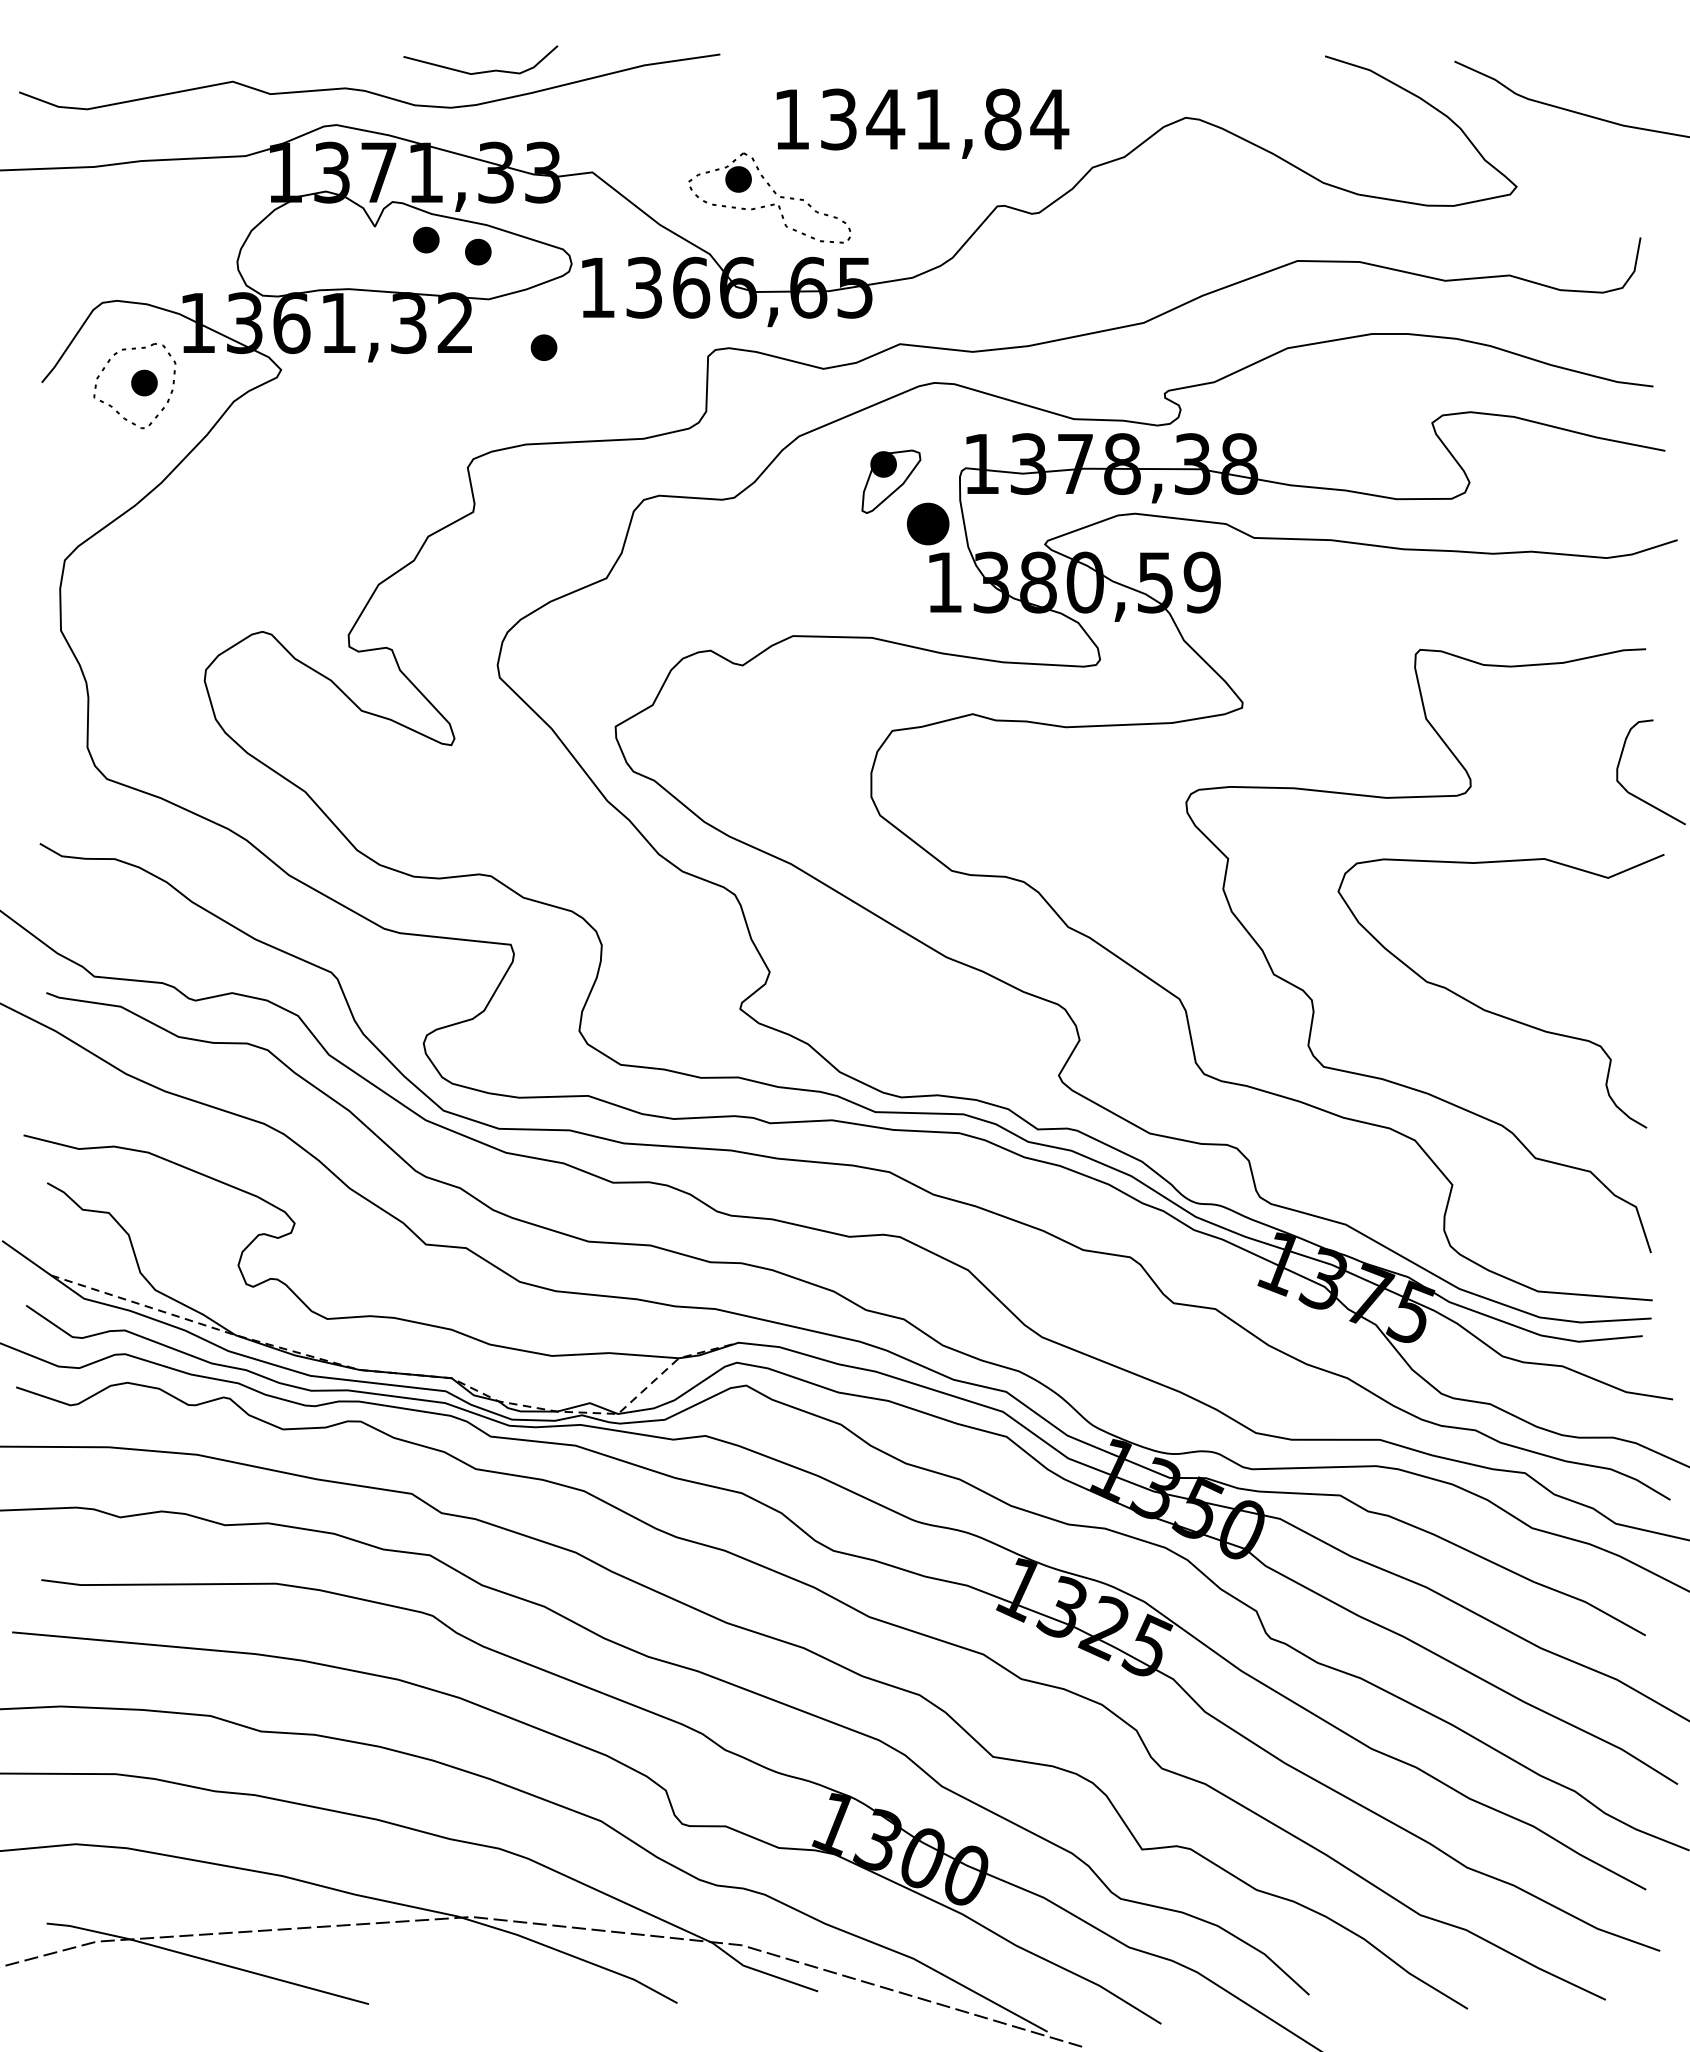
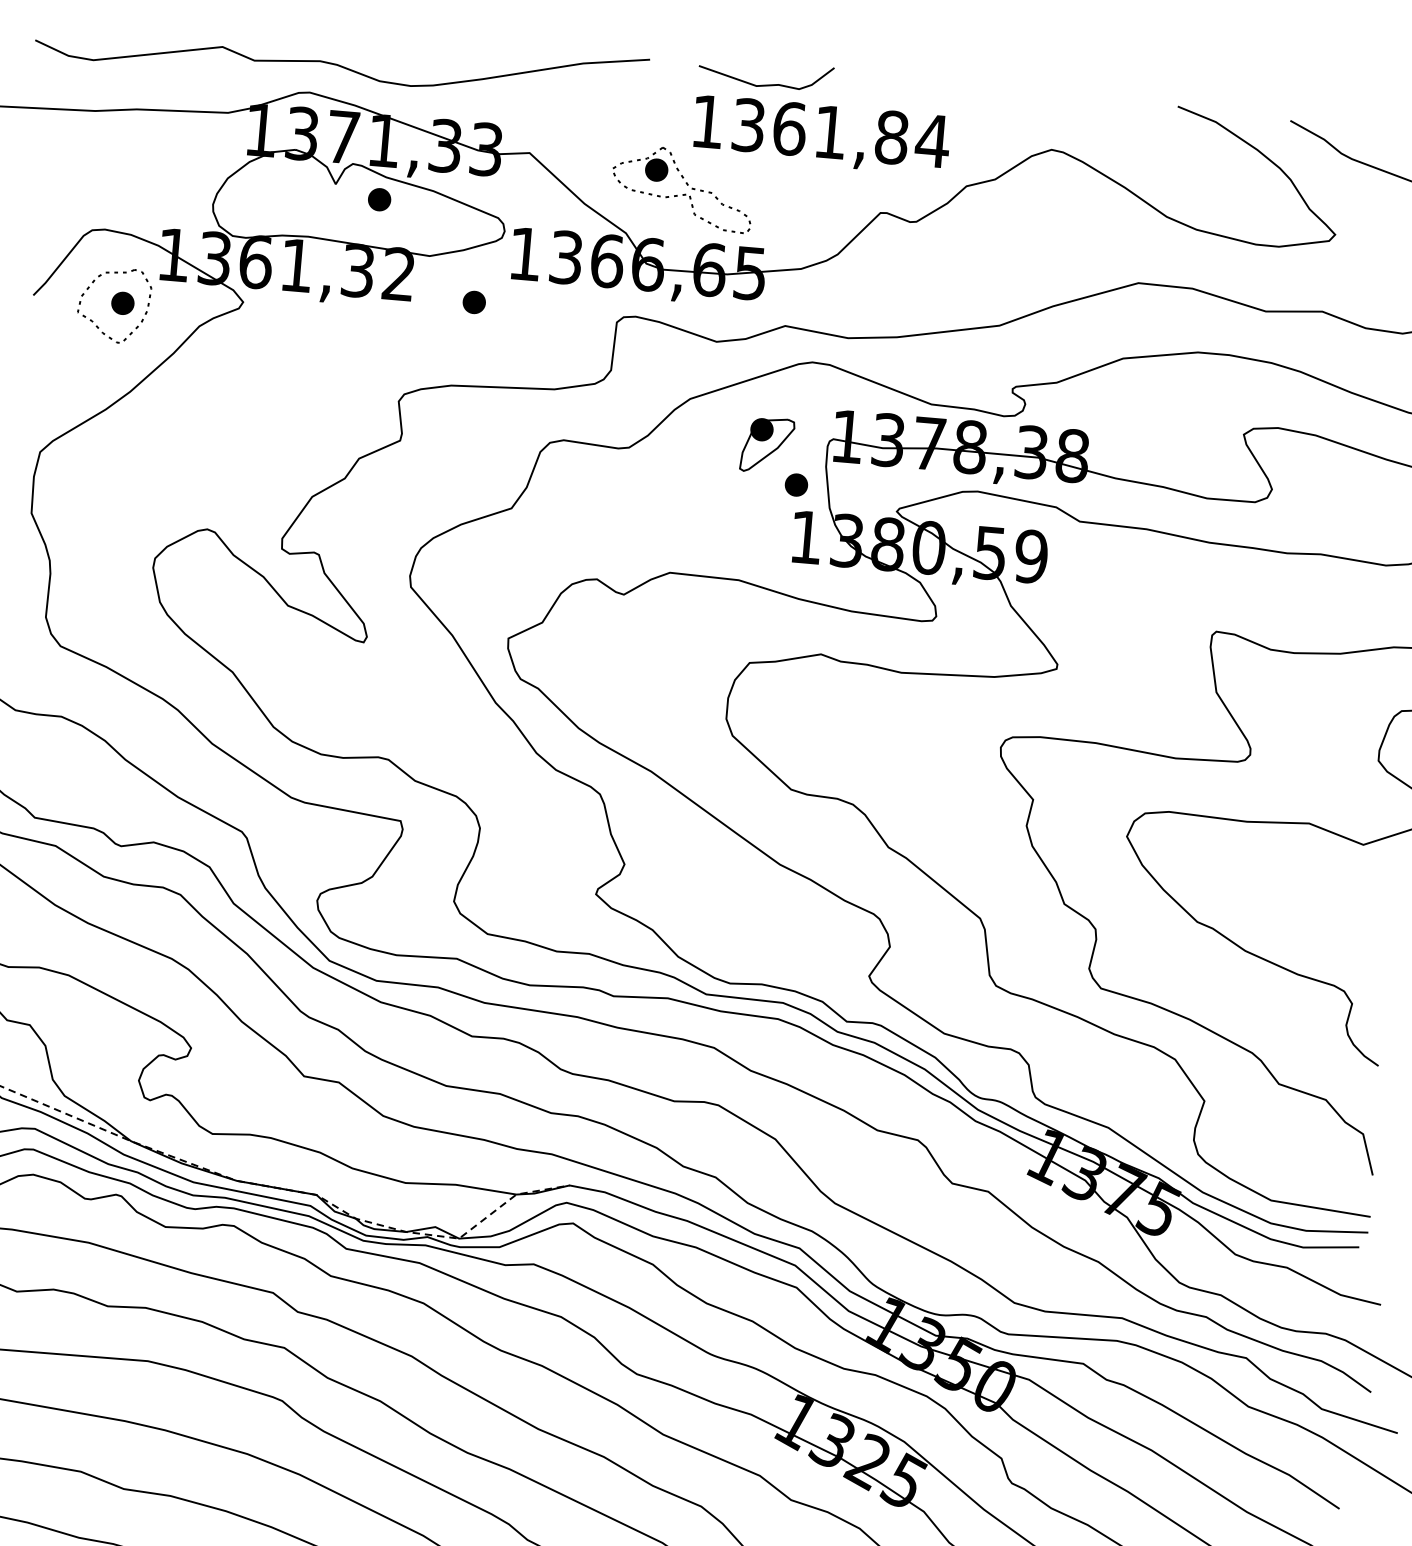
curve: (480, 71) -> (765, 84), moved
text: (885, 119) -> (789, 128), 1341,84 -> 1361,84
part: (478, 251) -> (424, 213), removed
part: (928, 523) -> (796, 484), size x0.62

